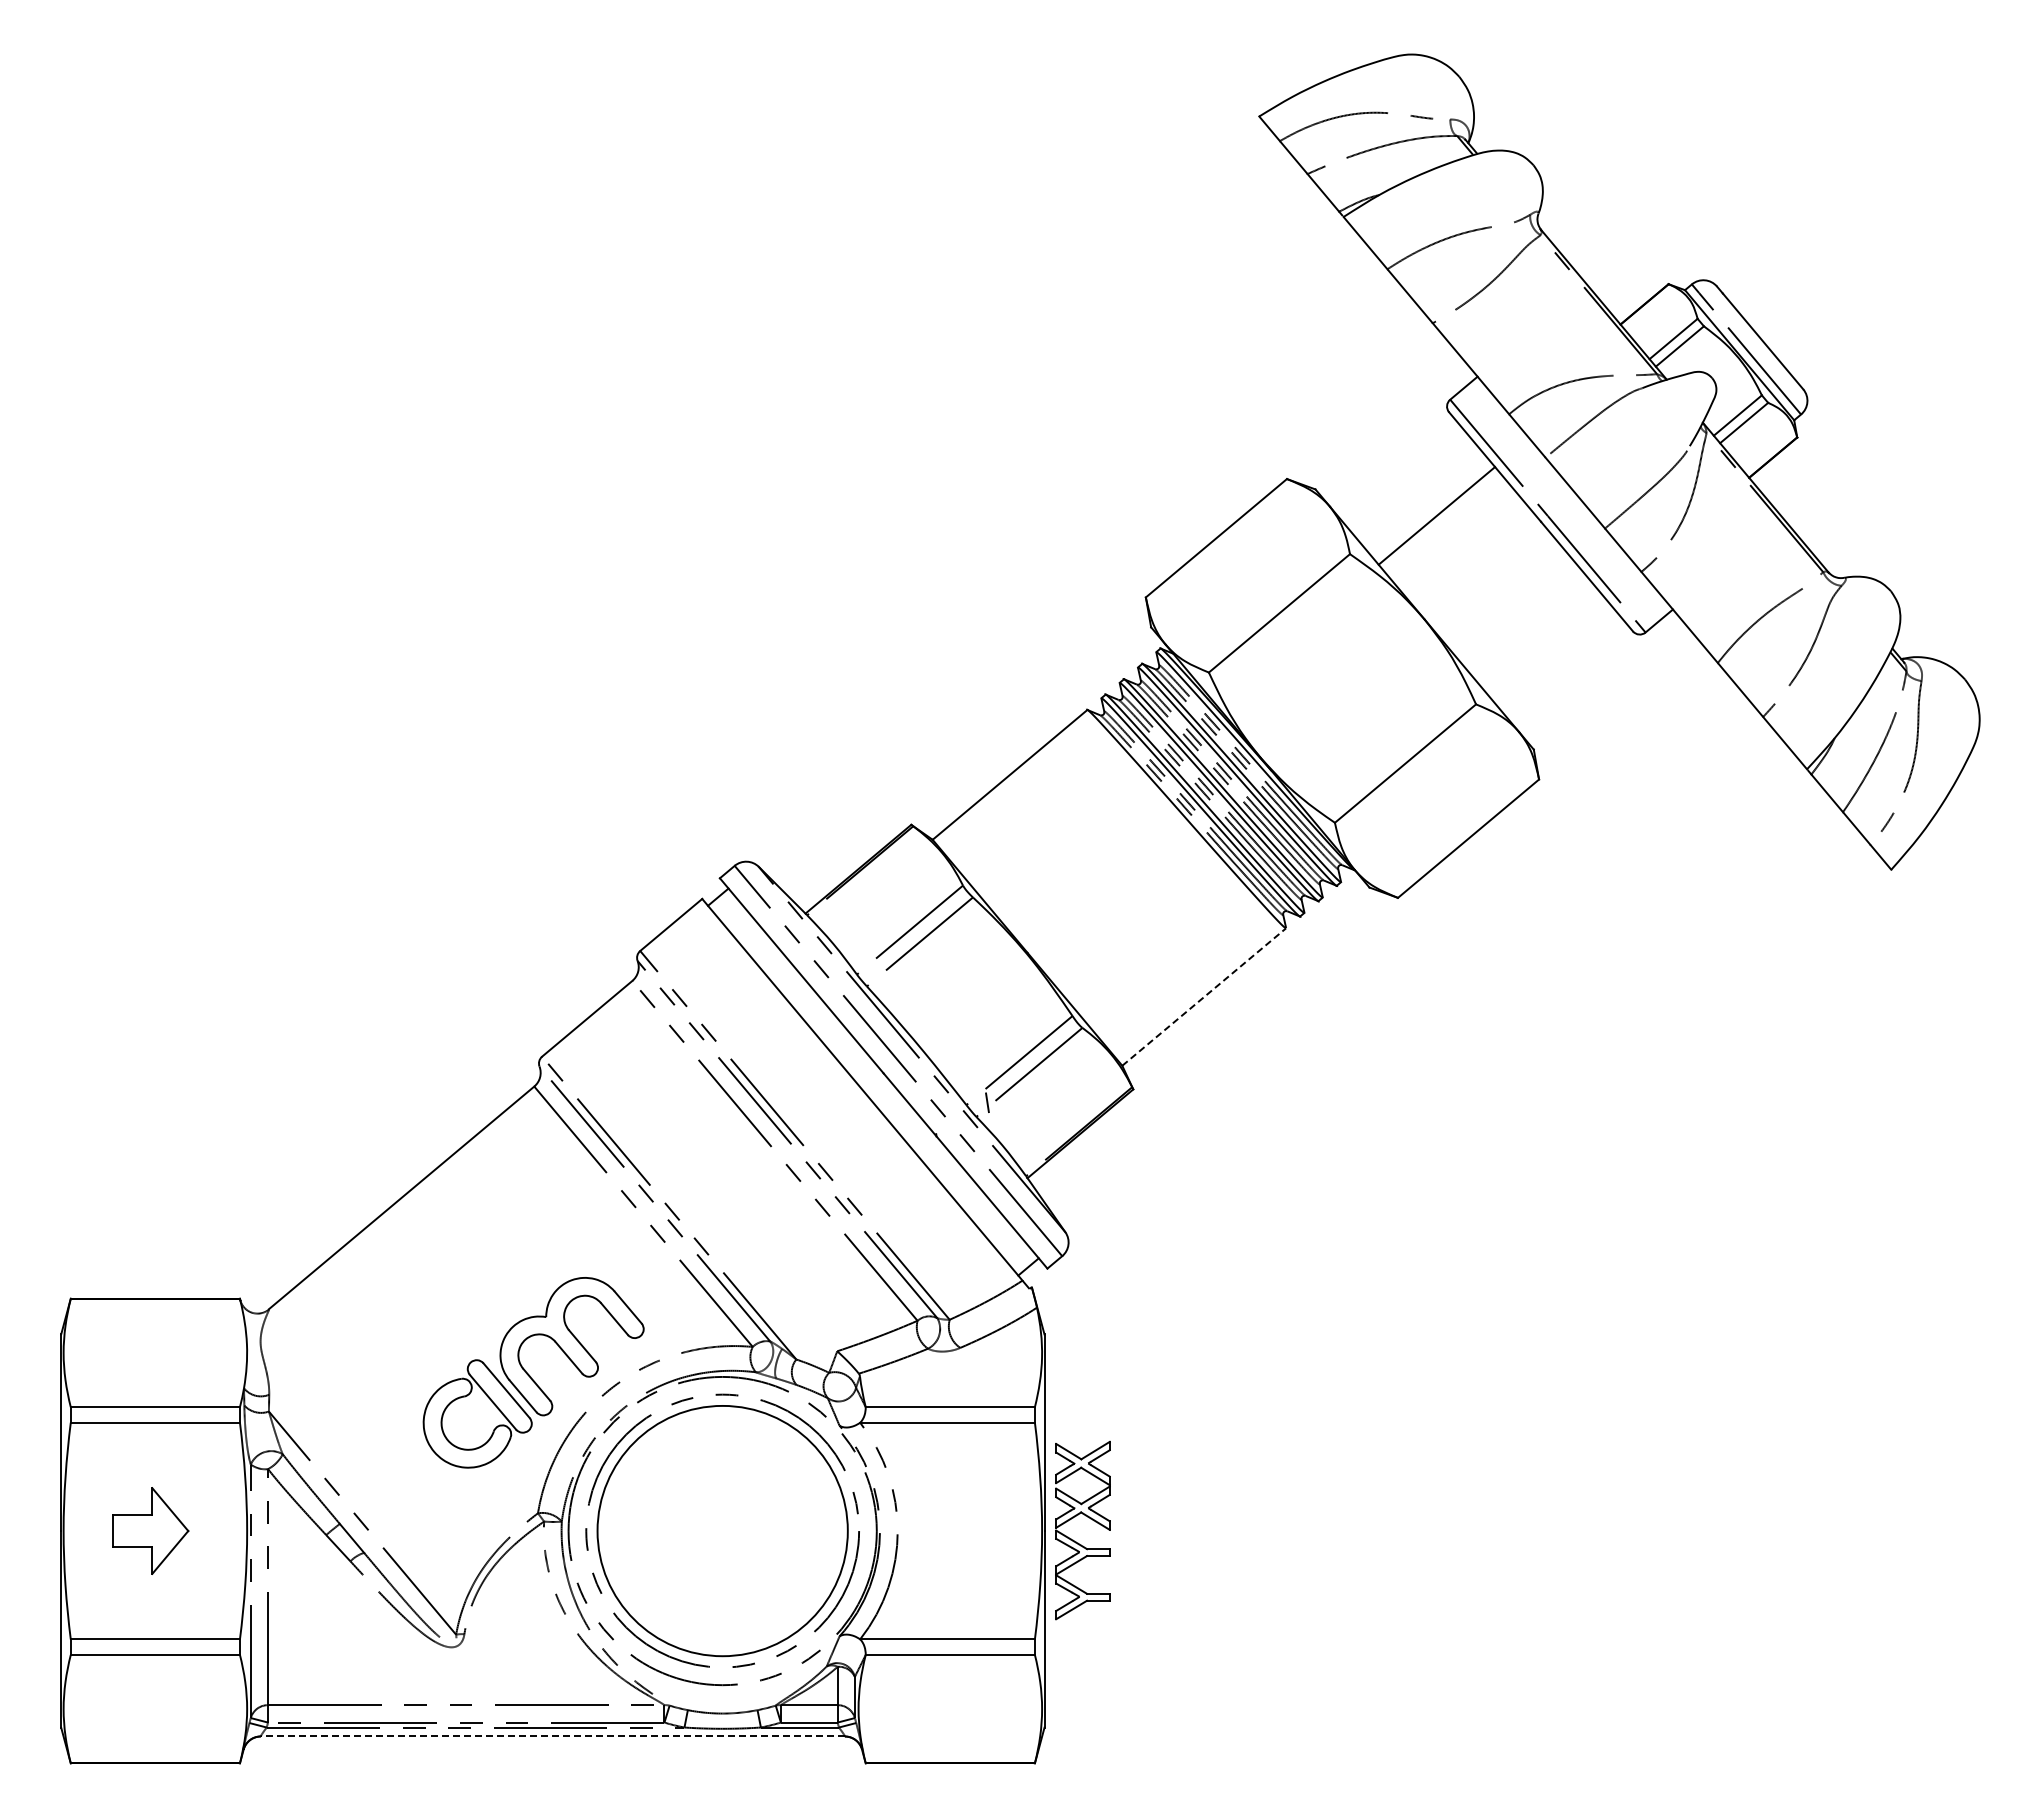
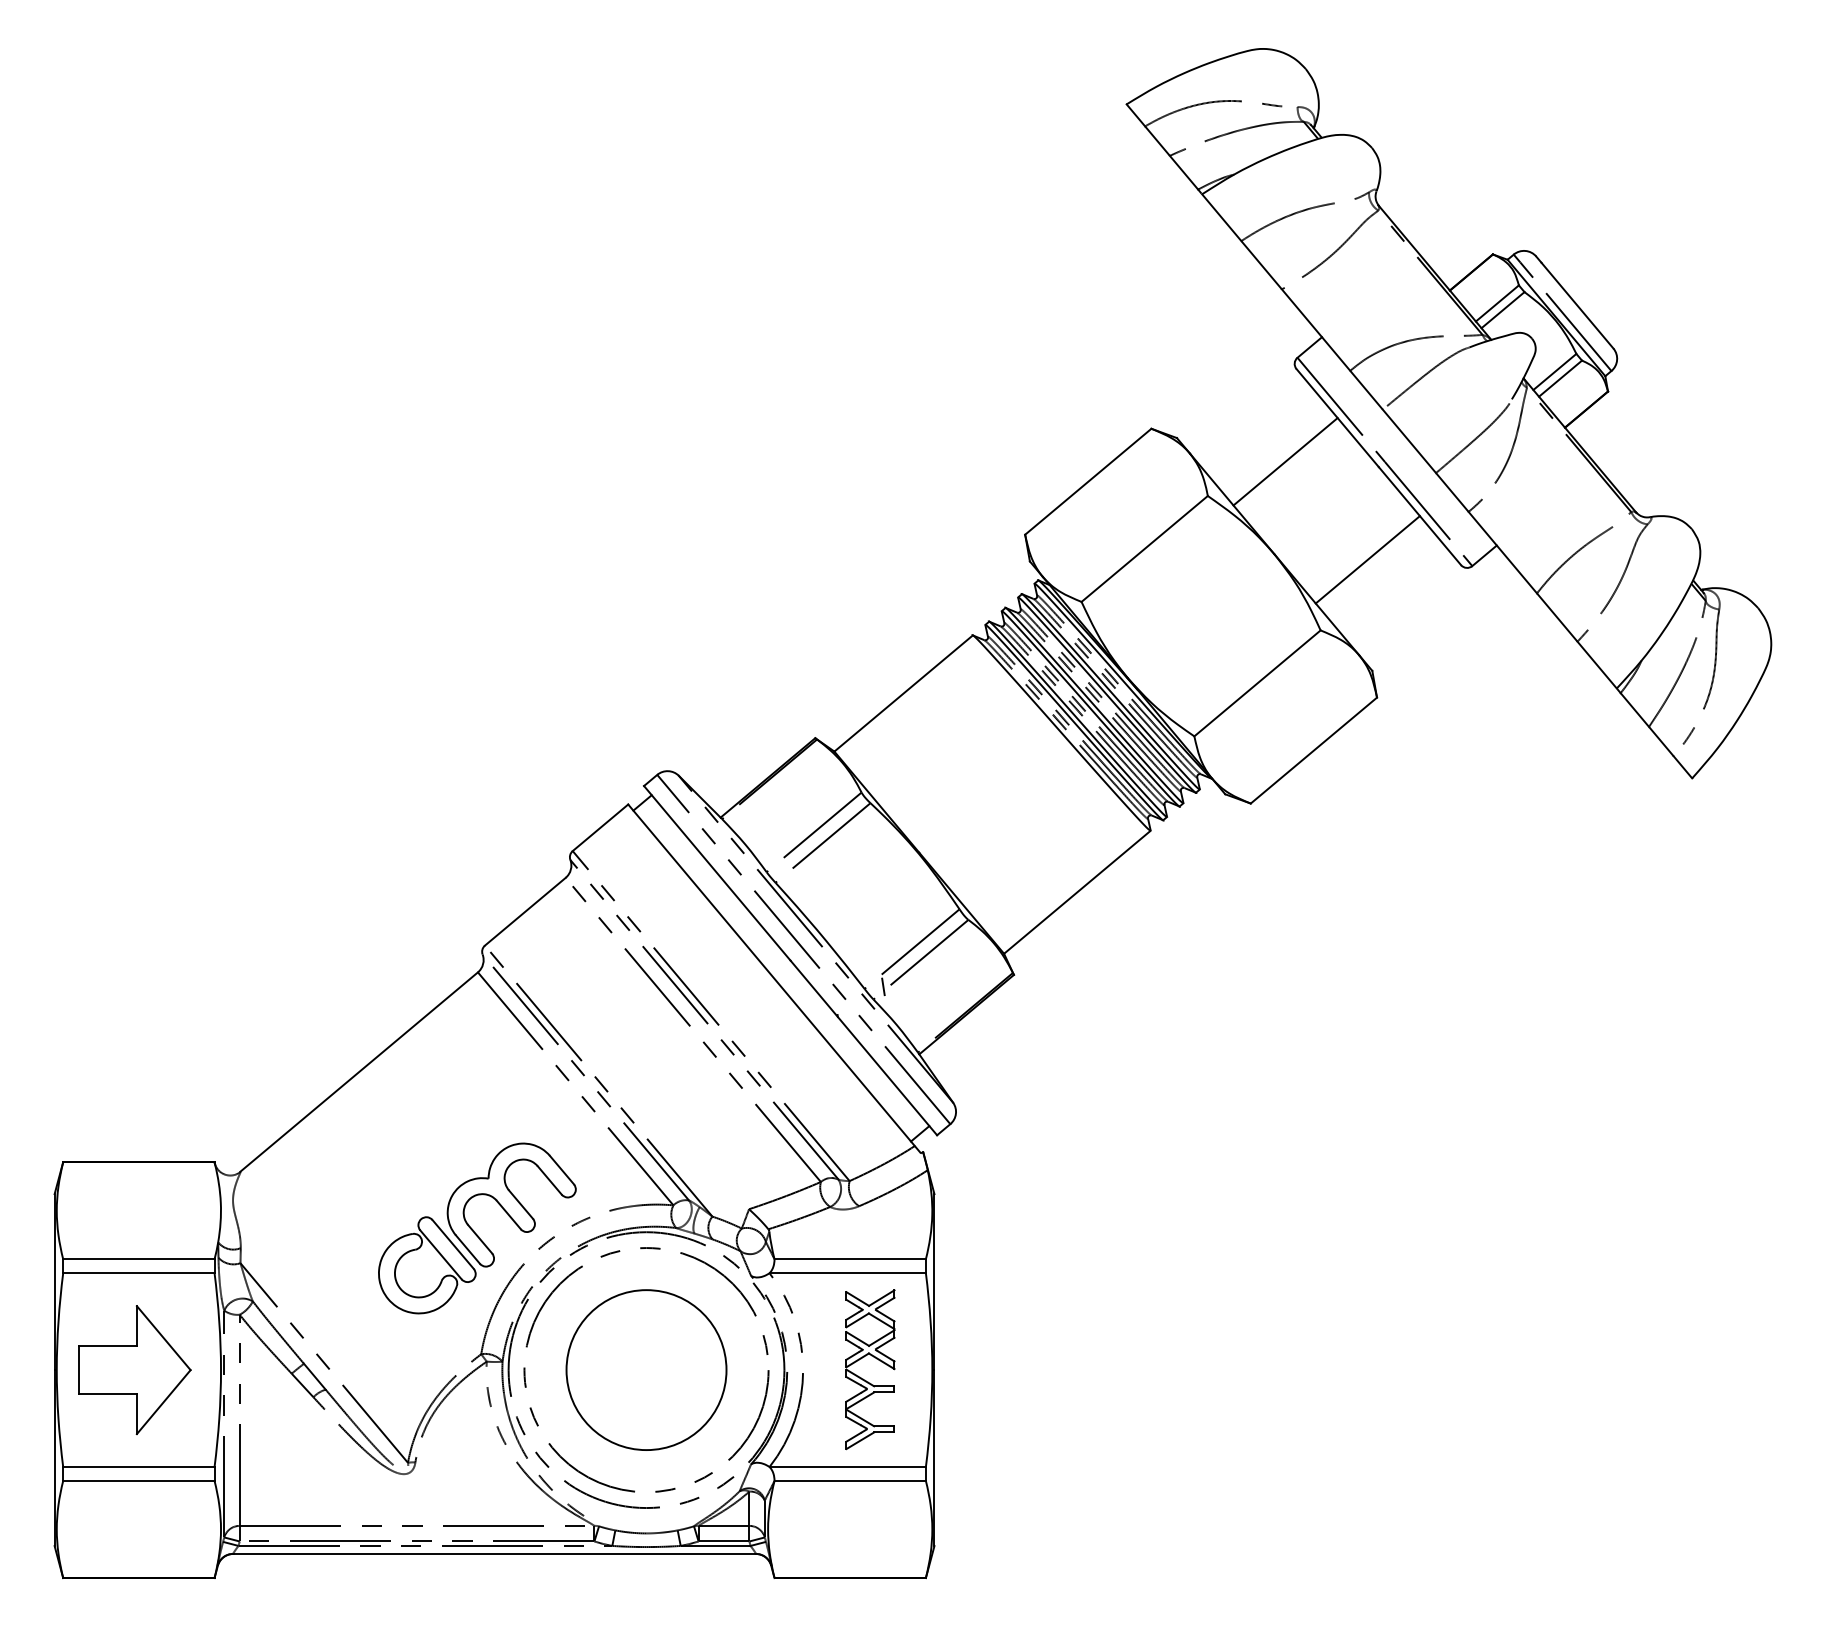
line: (1528, 625) -> (1367, 559), added
line: (1204, 997) -> (1077, 892), dashed -> solid
part: (150, 1530) -> (134, 1369), size x1.67
circle: (722, 1530) -> (646, 1369), size x0.71
part: (1076, 1541) -> (864, 1379), moved
line: (552, 1736) -> (494, 1553), dashed -> solid

